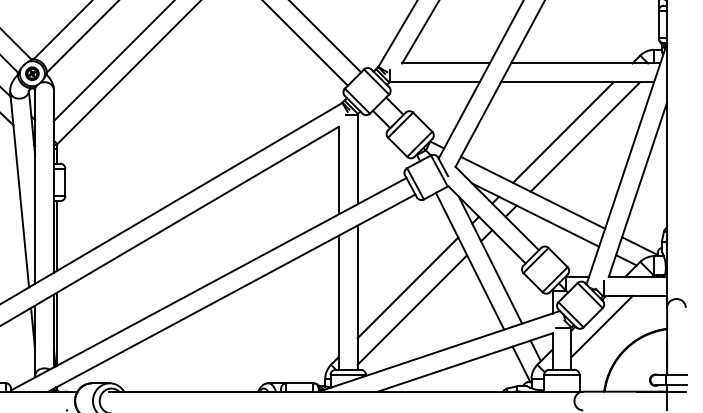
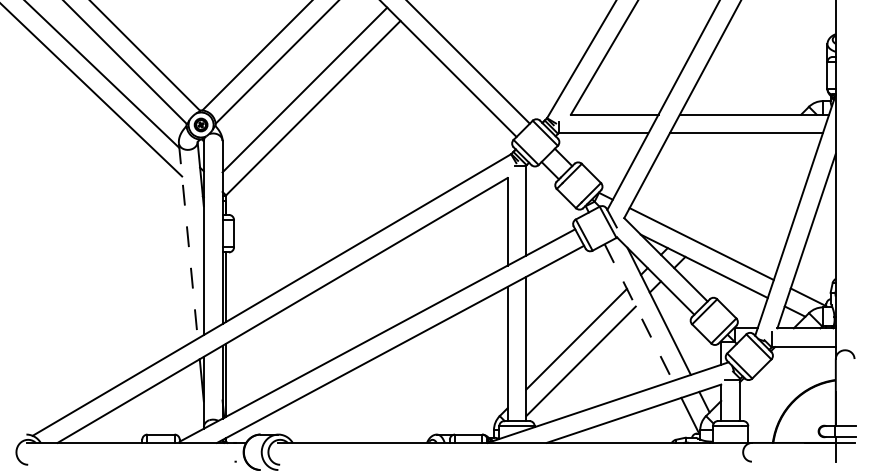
line: (562, 132) -> (731, 183), removed
line: (584, 136) -> (753, 187), removed
line: (19, 190) -> (188, 241), solid -> dashed
line: (470, 262) -> (639, 313), solid -> dashed
line: (601, 326) -> (770, 377), removed

